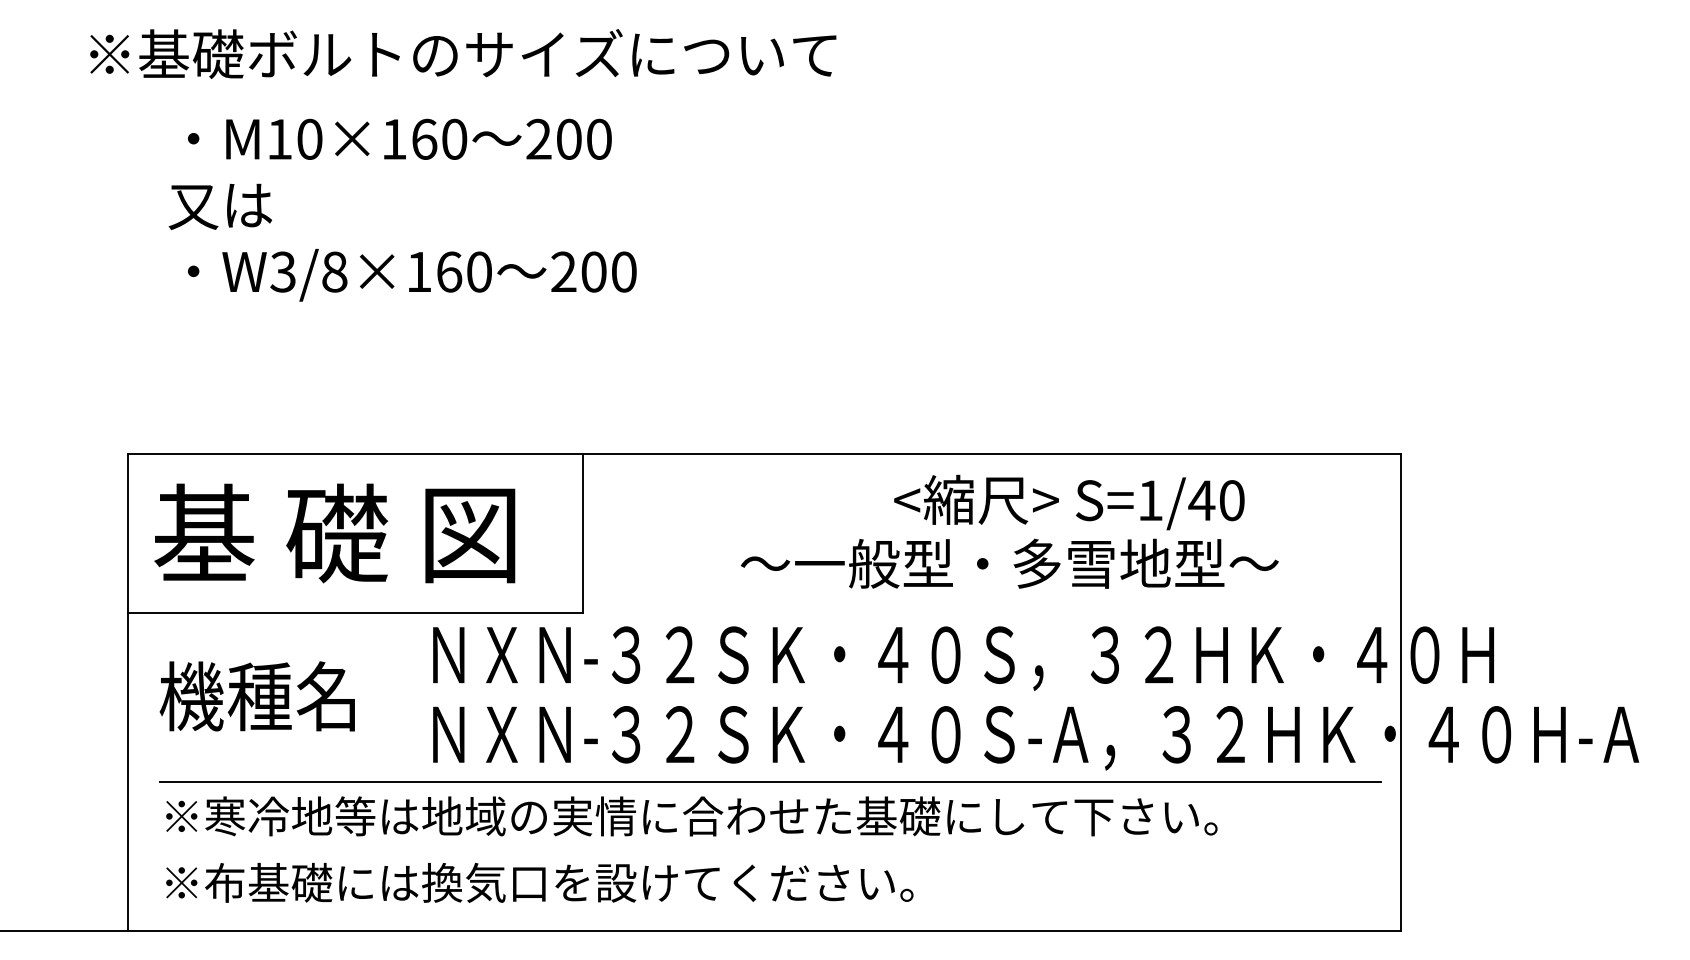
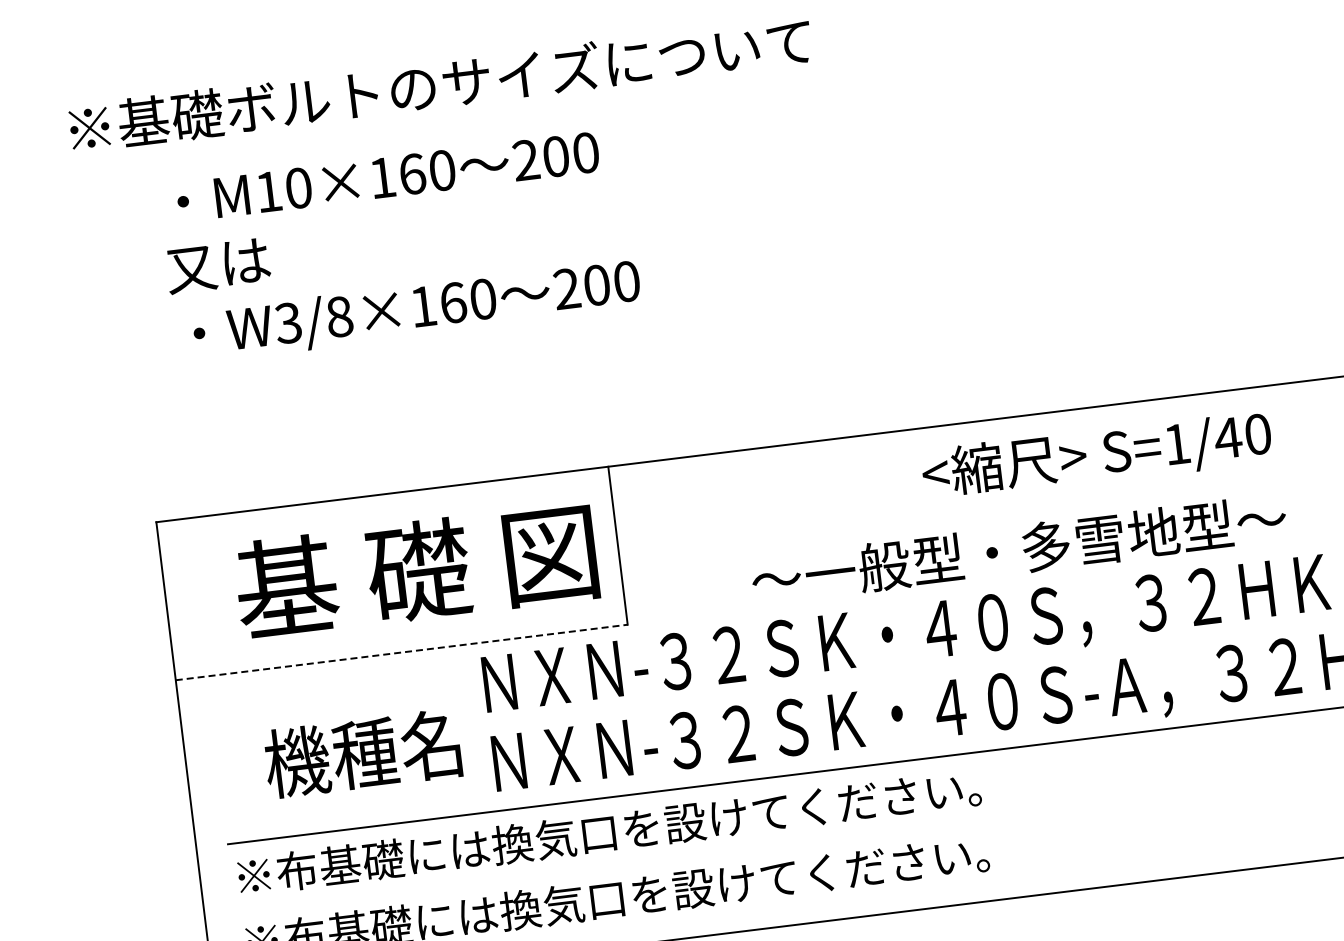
text: (334, 533) -> (415, 570), moved
text: (1009, 563) -> (1018, 549), moved
line: (355, 612) -> (401, 652), solid -> dashed
text: (256, 696) -> (361, 753), moved
text: (711, 816) -> (779, 811), ※寒冷地等は地域の実情に合わせた基礎にして下さい。 -> ※布基礎には換気口を設けてください。

